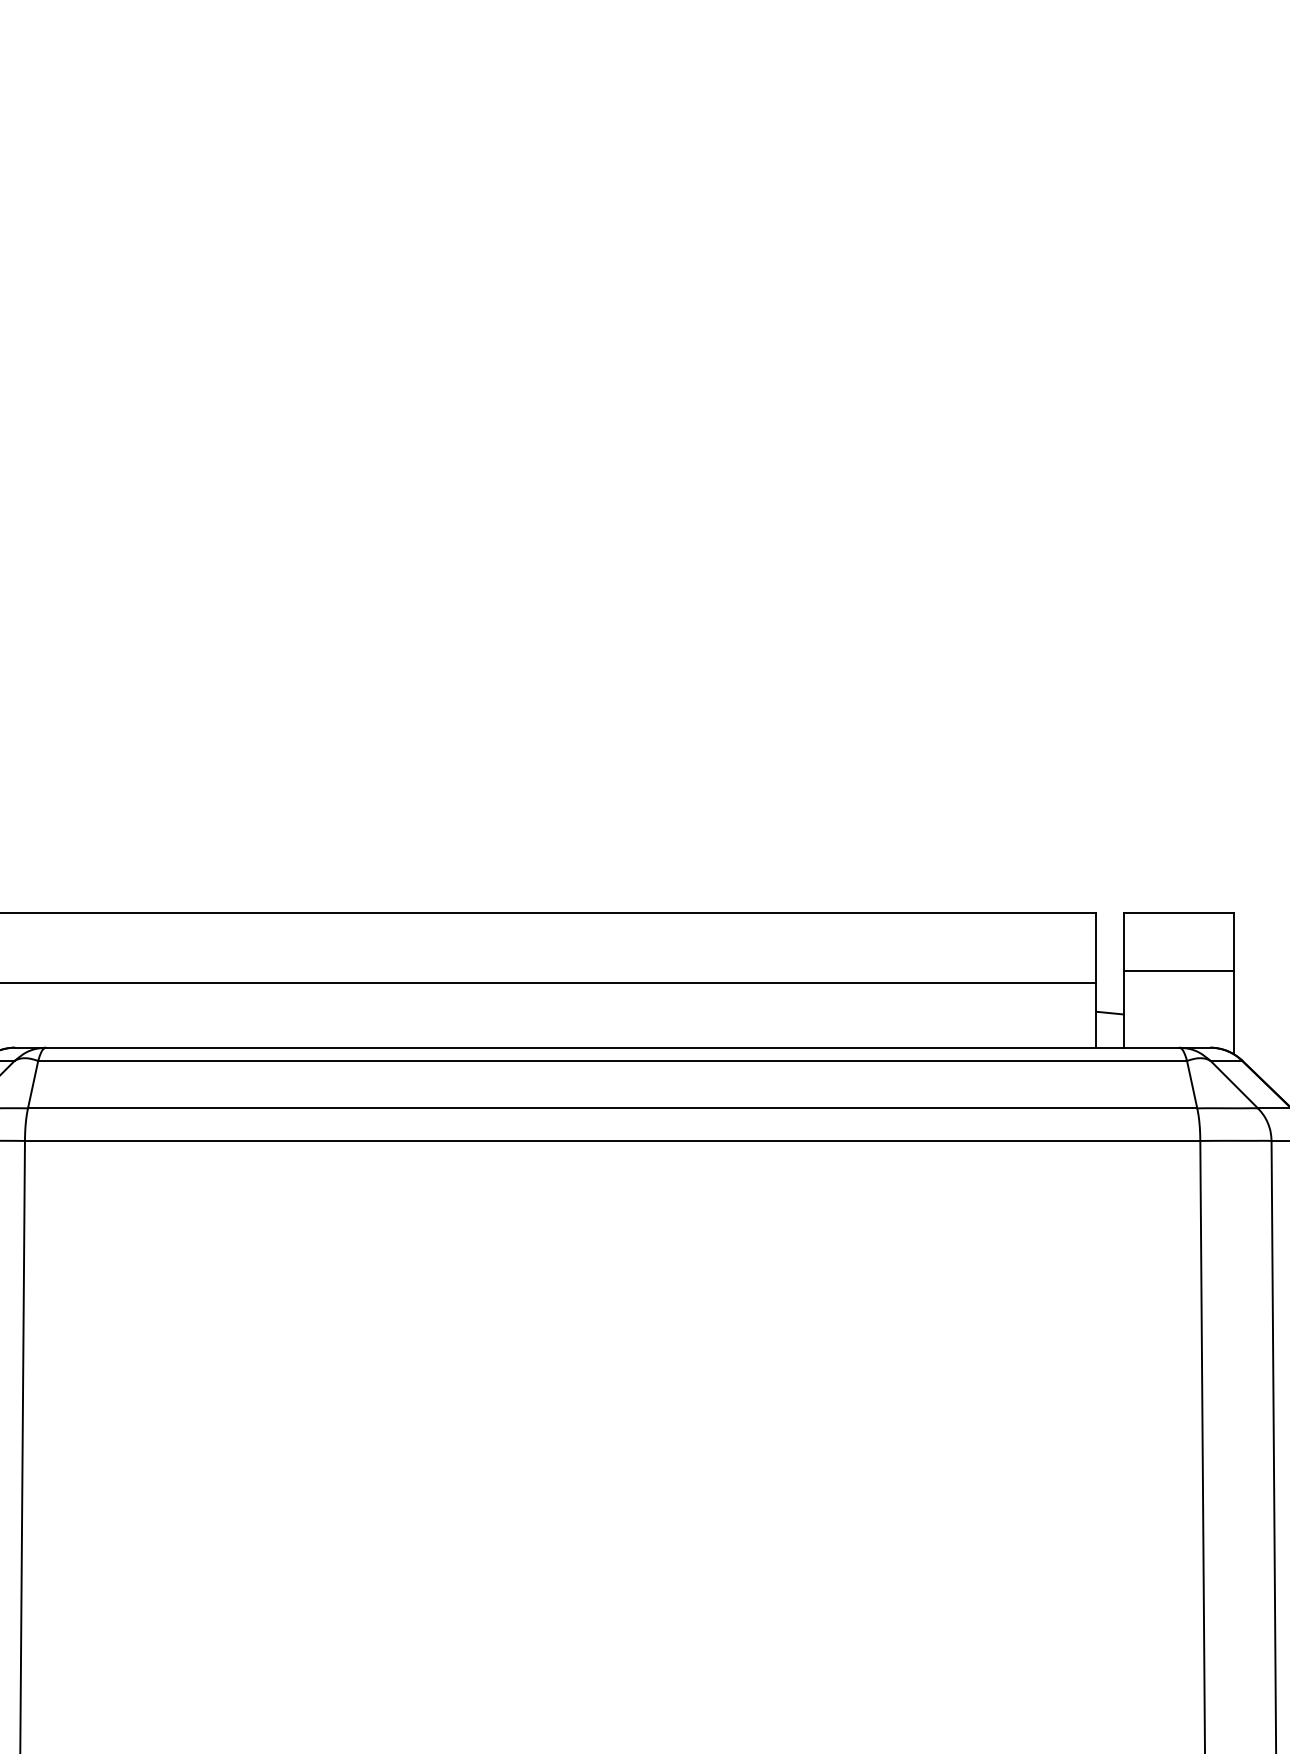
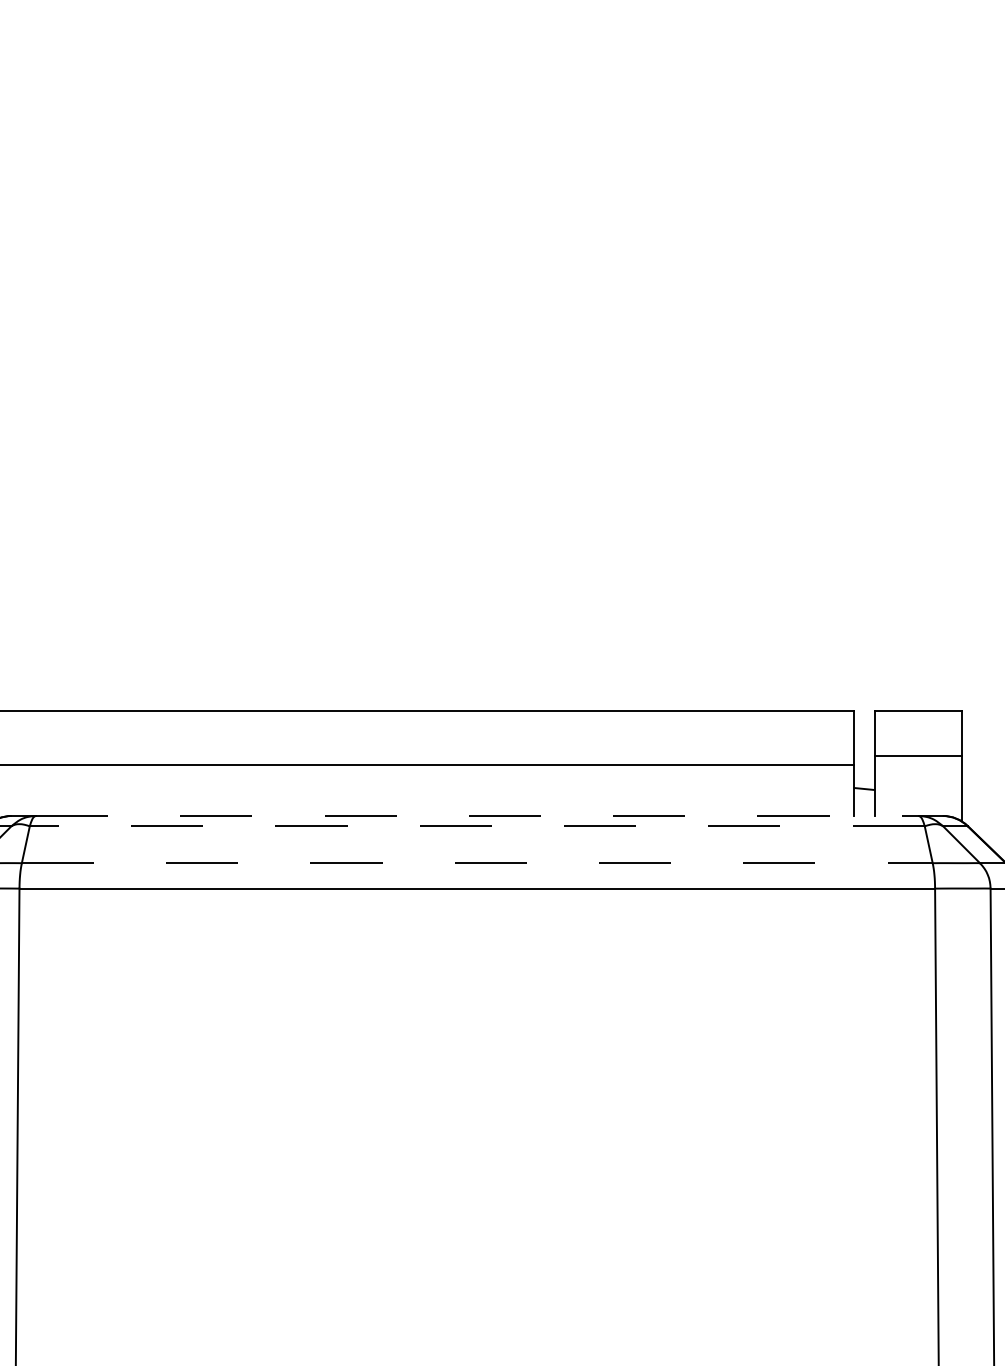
line: (613, 1047) -> (477, 815), solid -> dashed
line: (612, 1060) -> (477, 825), solid -> dashed
line: (612, 1108) -> (477, 863), solid -> dashed

